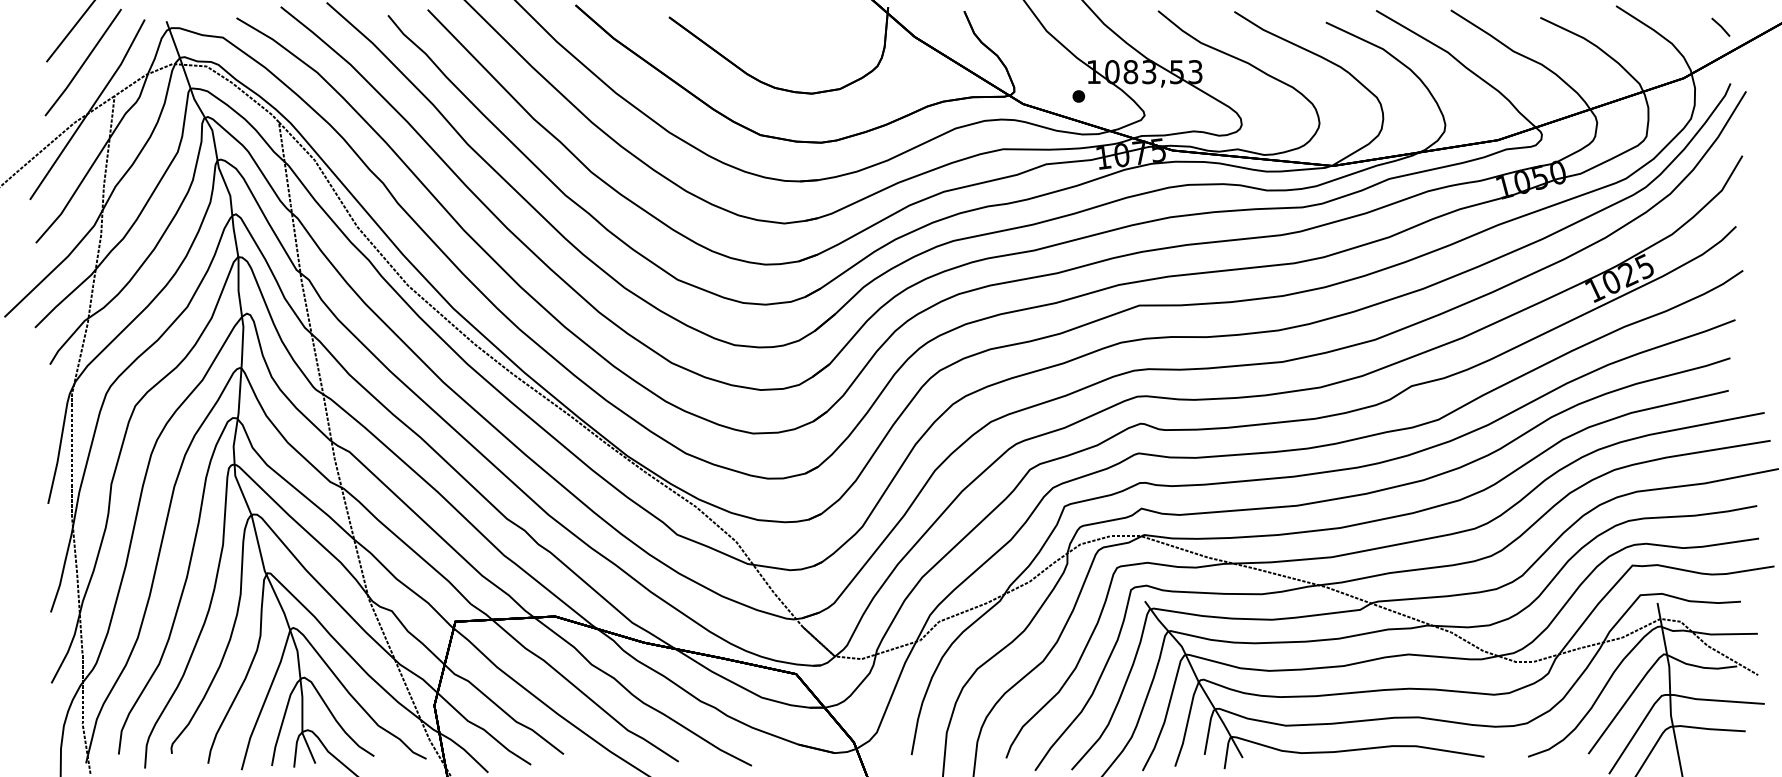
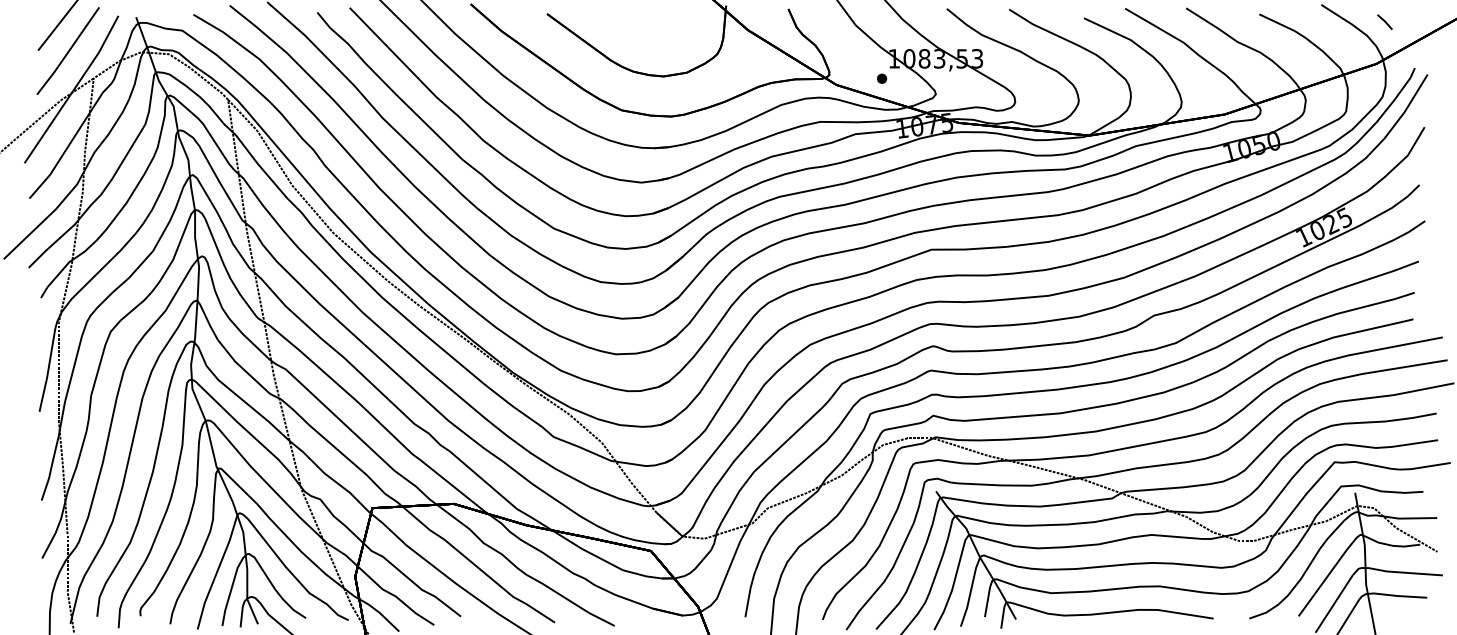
line: (1720, 27) -> (1384, 22), moved

